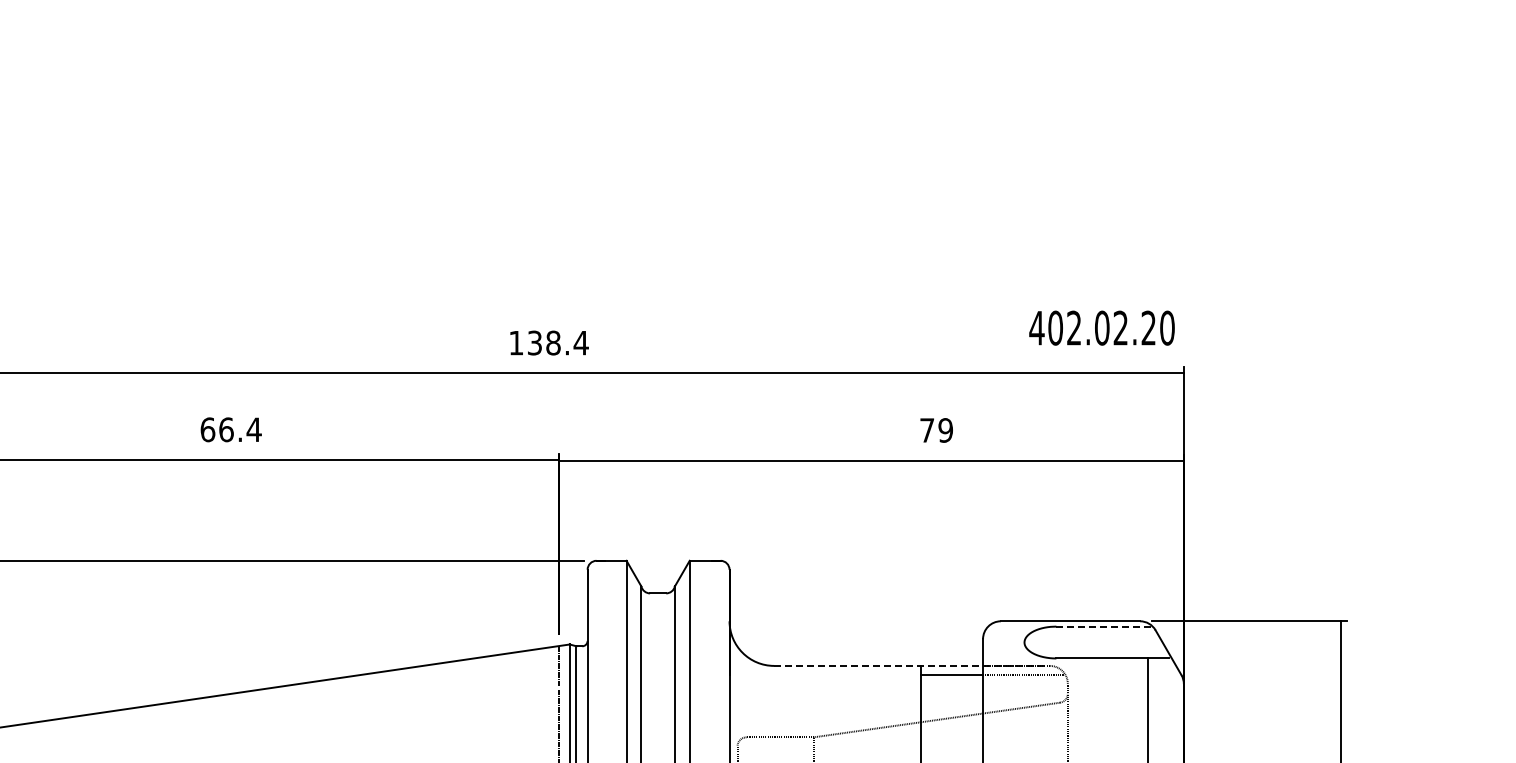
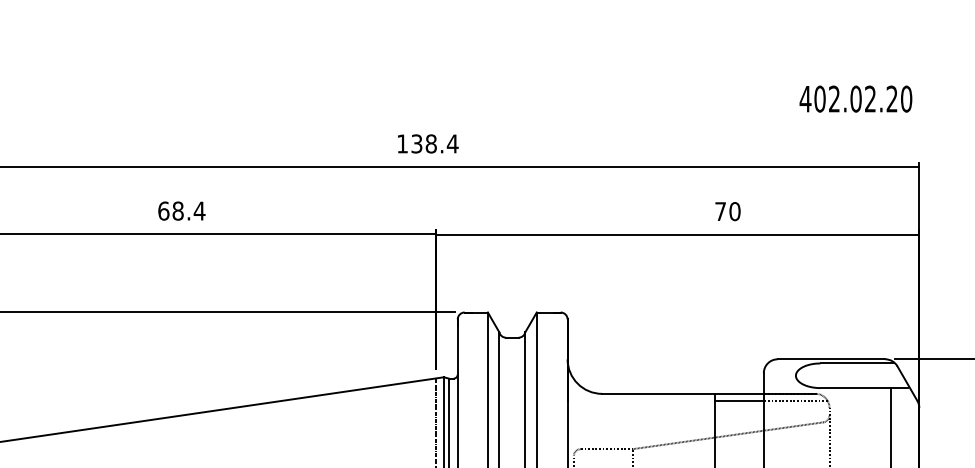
text: (1101, 327) -> (855, 98), moved
text: (226, 429) -> (178, 210), 66.4 -> 68.4
text: (945, 430) -> (734, 211), 79 -> 70
line: (1103, 626) -> (857, 363), dashed -> solid
line: (912, 665) -> (709, 393), dashed -> solid

